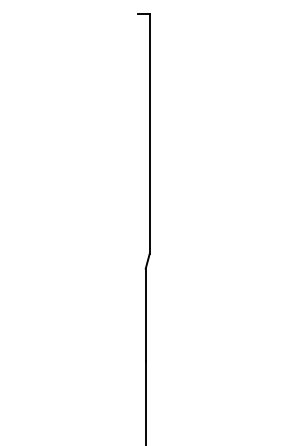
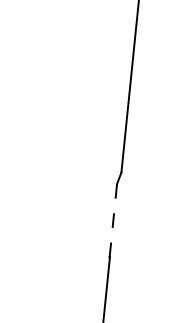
line: (145, 314) -> (113, 220), solid -> dashed

